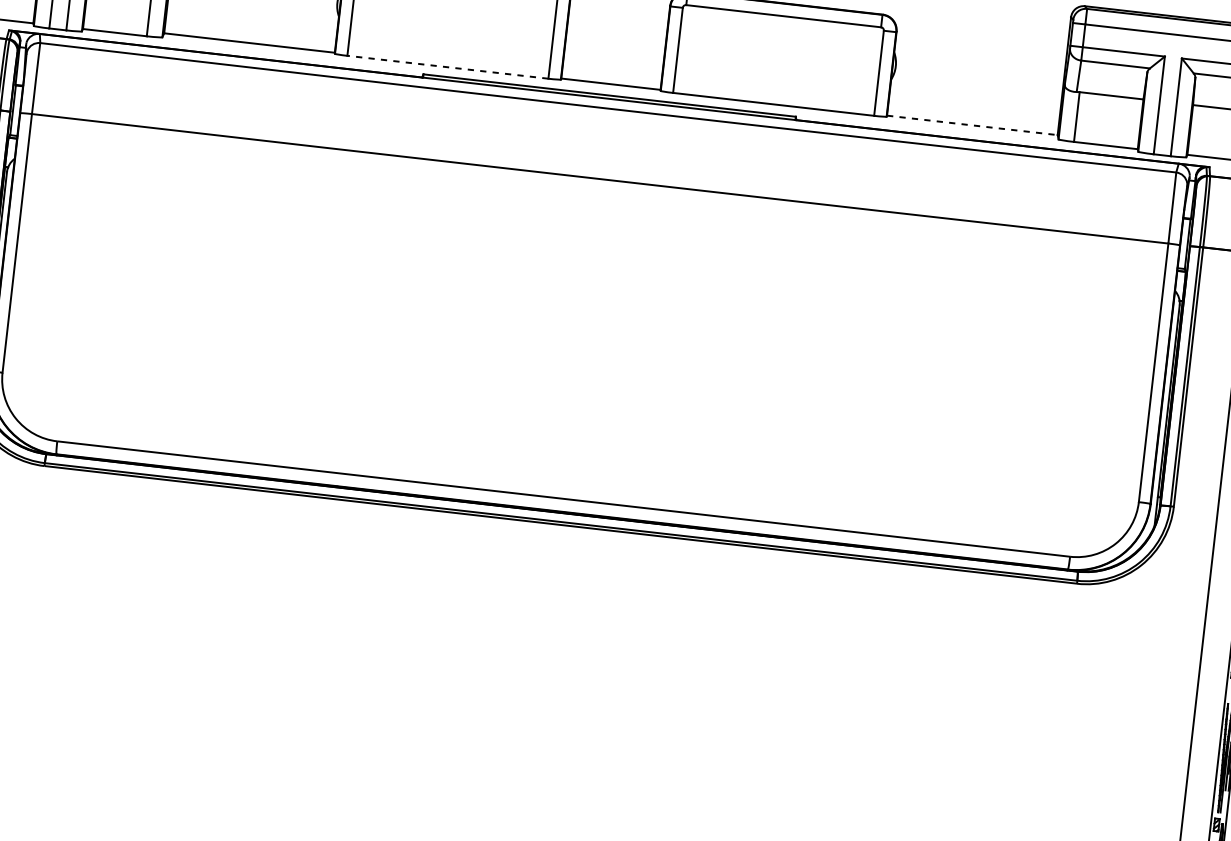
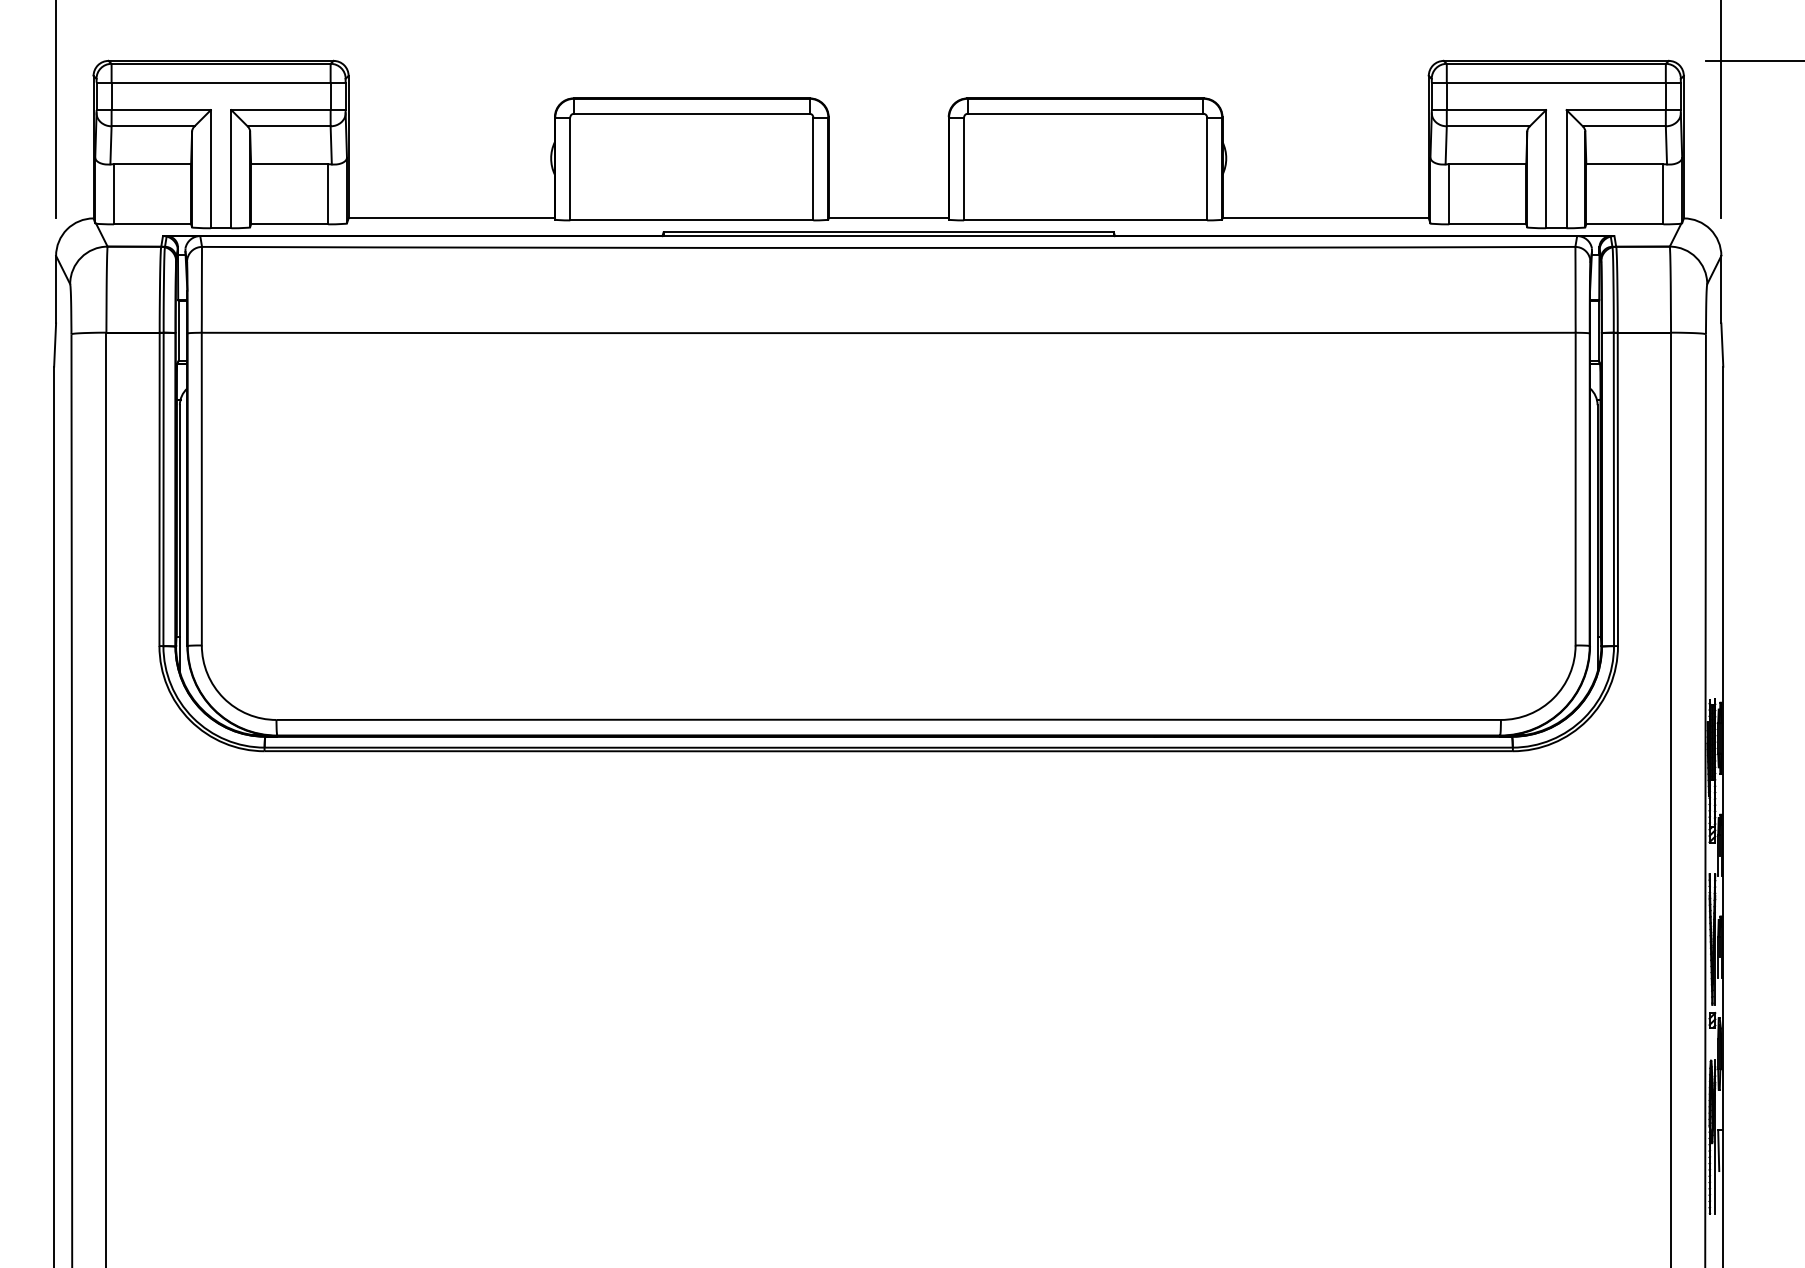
line: (447, 67) -> (691, 220), dashed -> solid
line: (973, 125) -> (1326, 218), dashed -> solid

